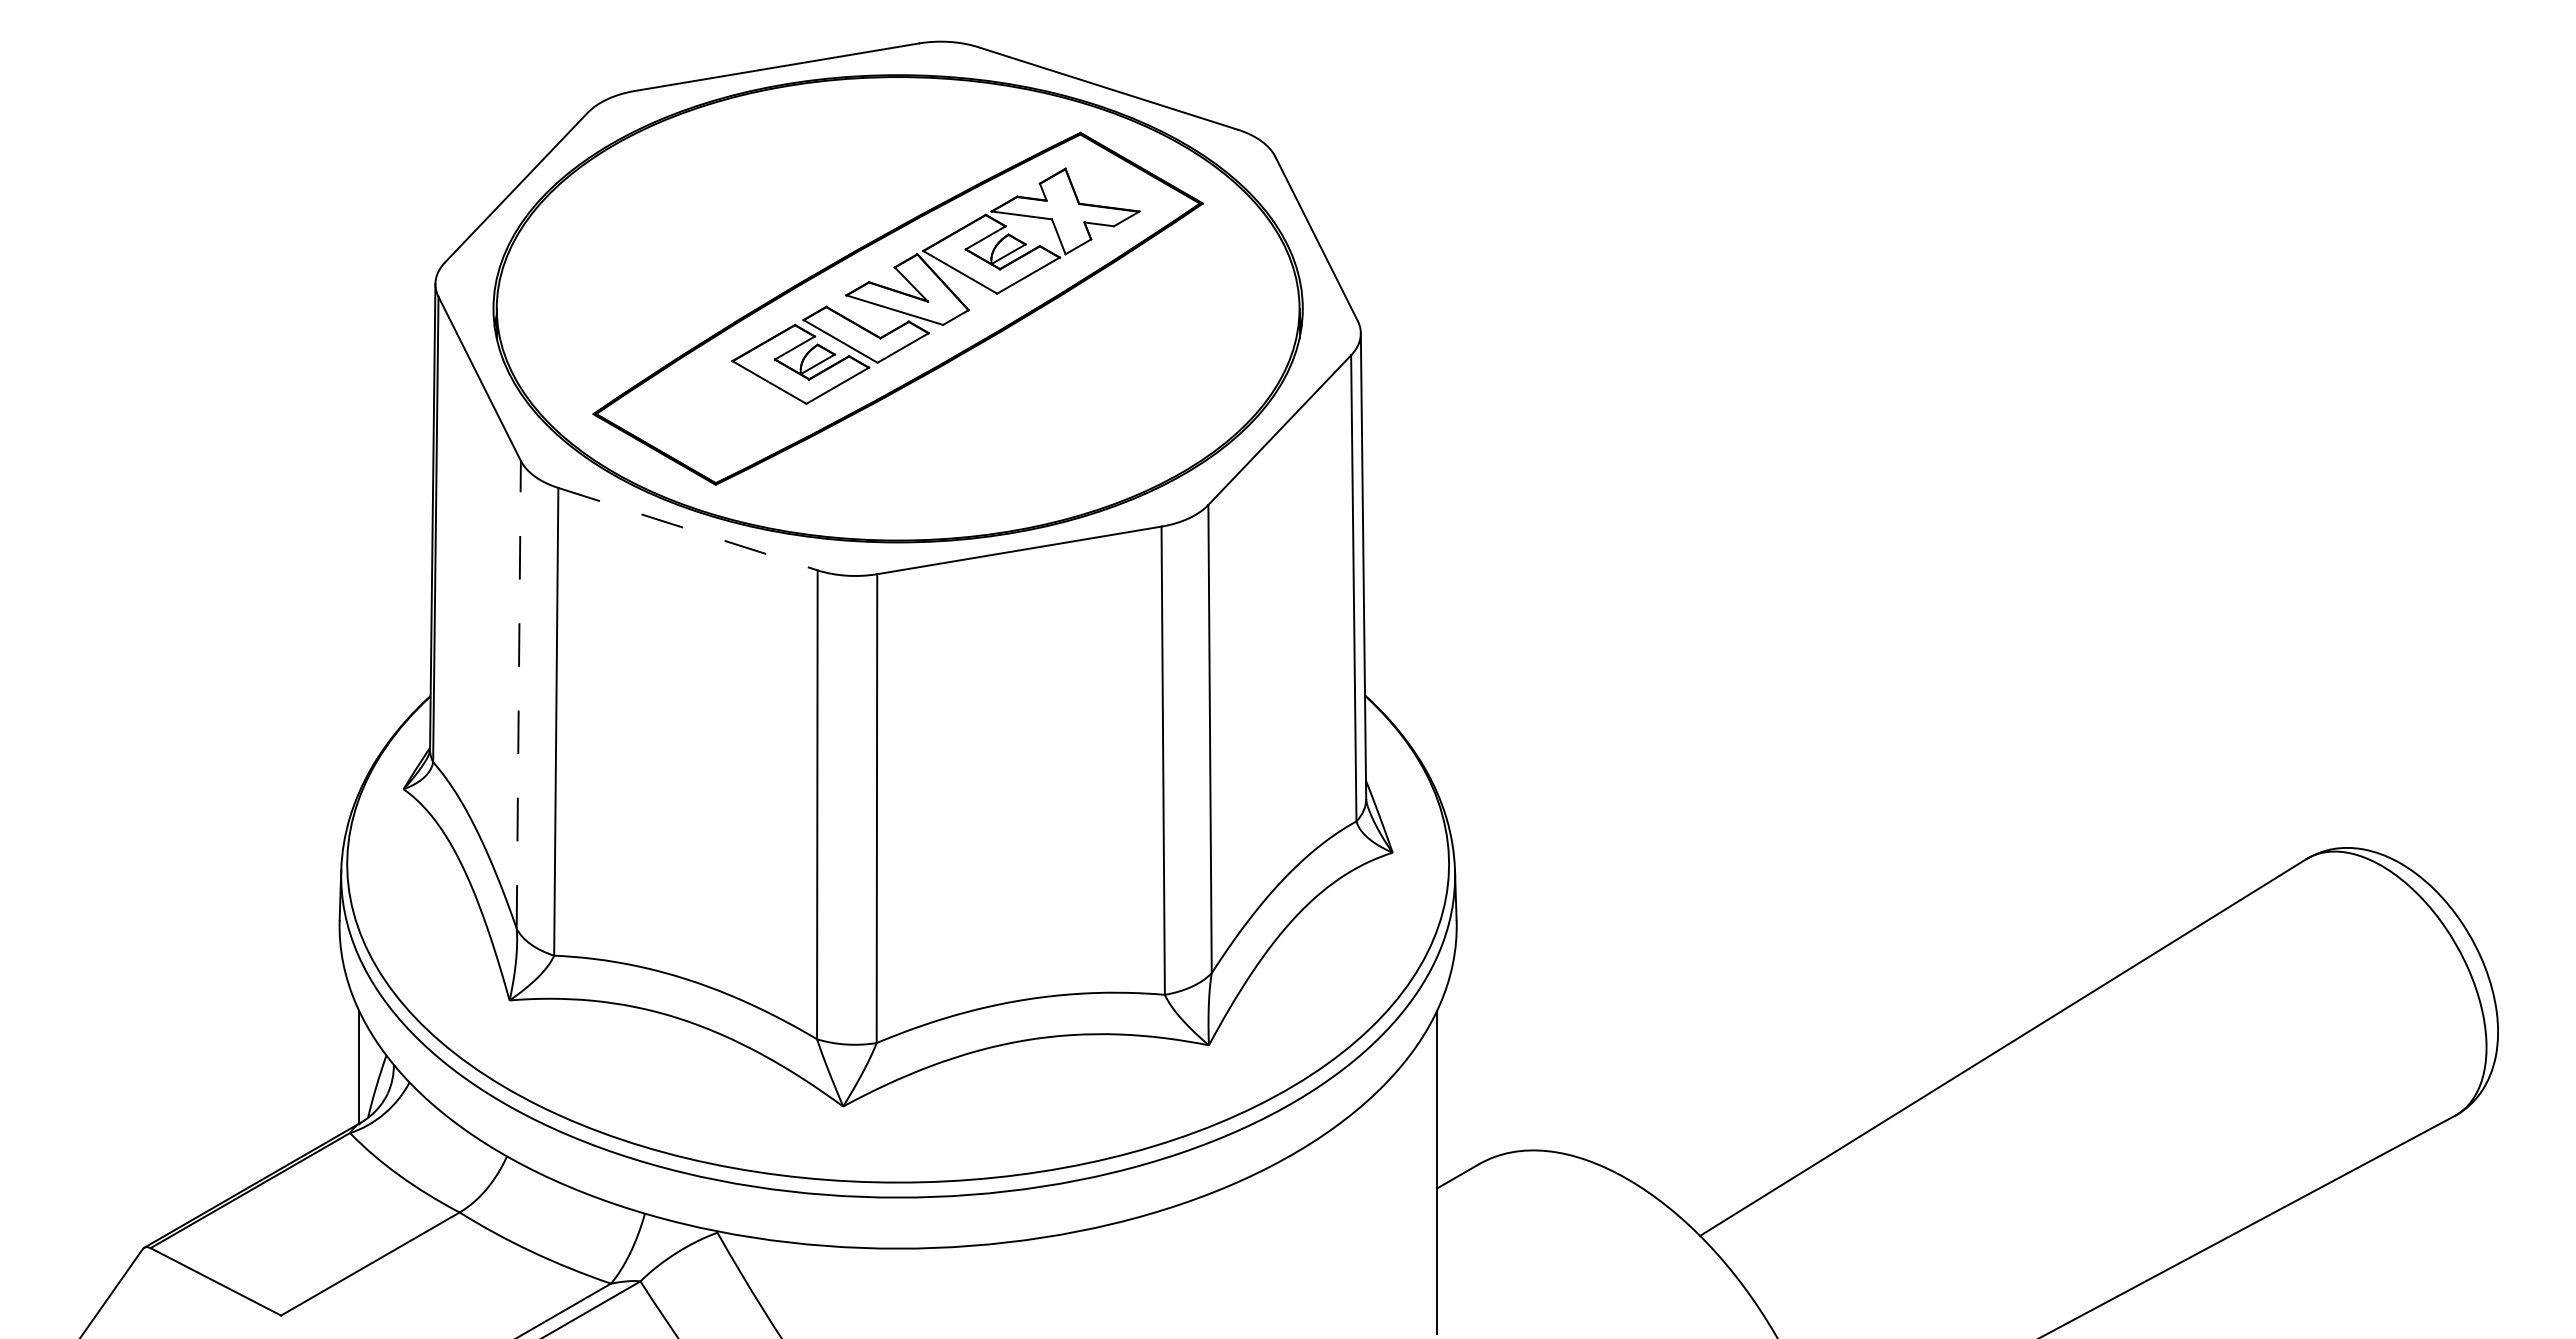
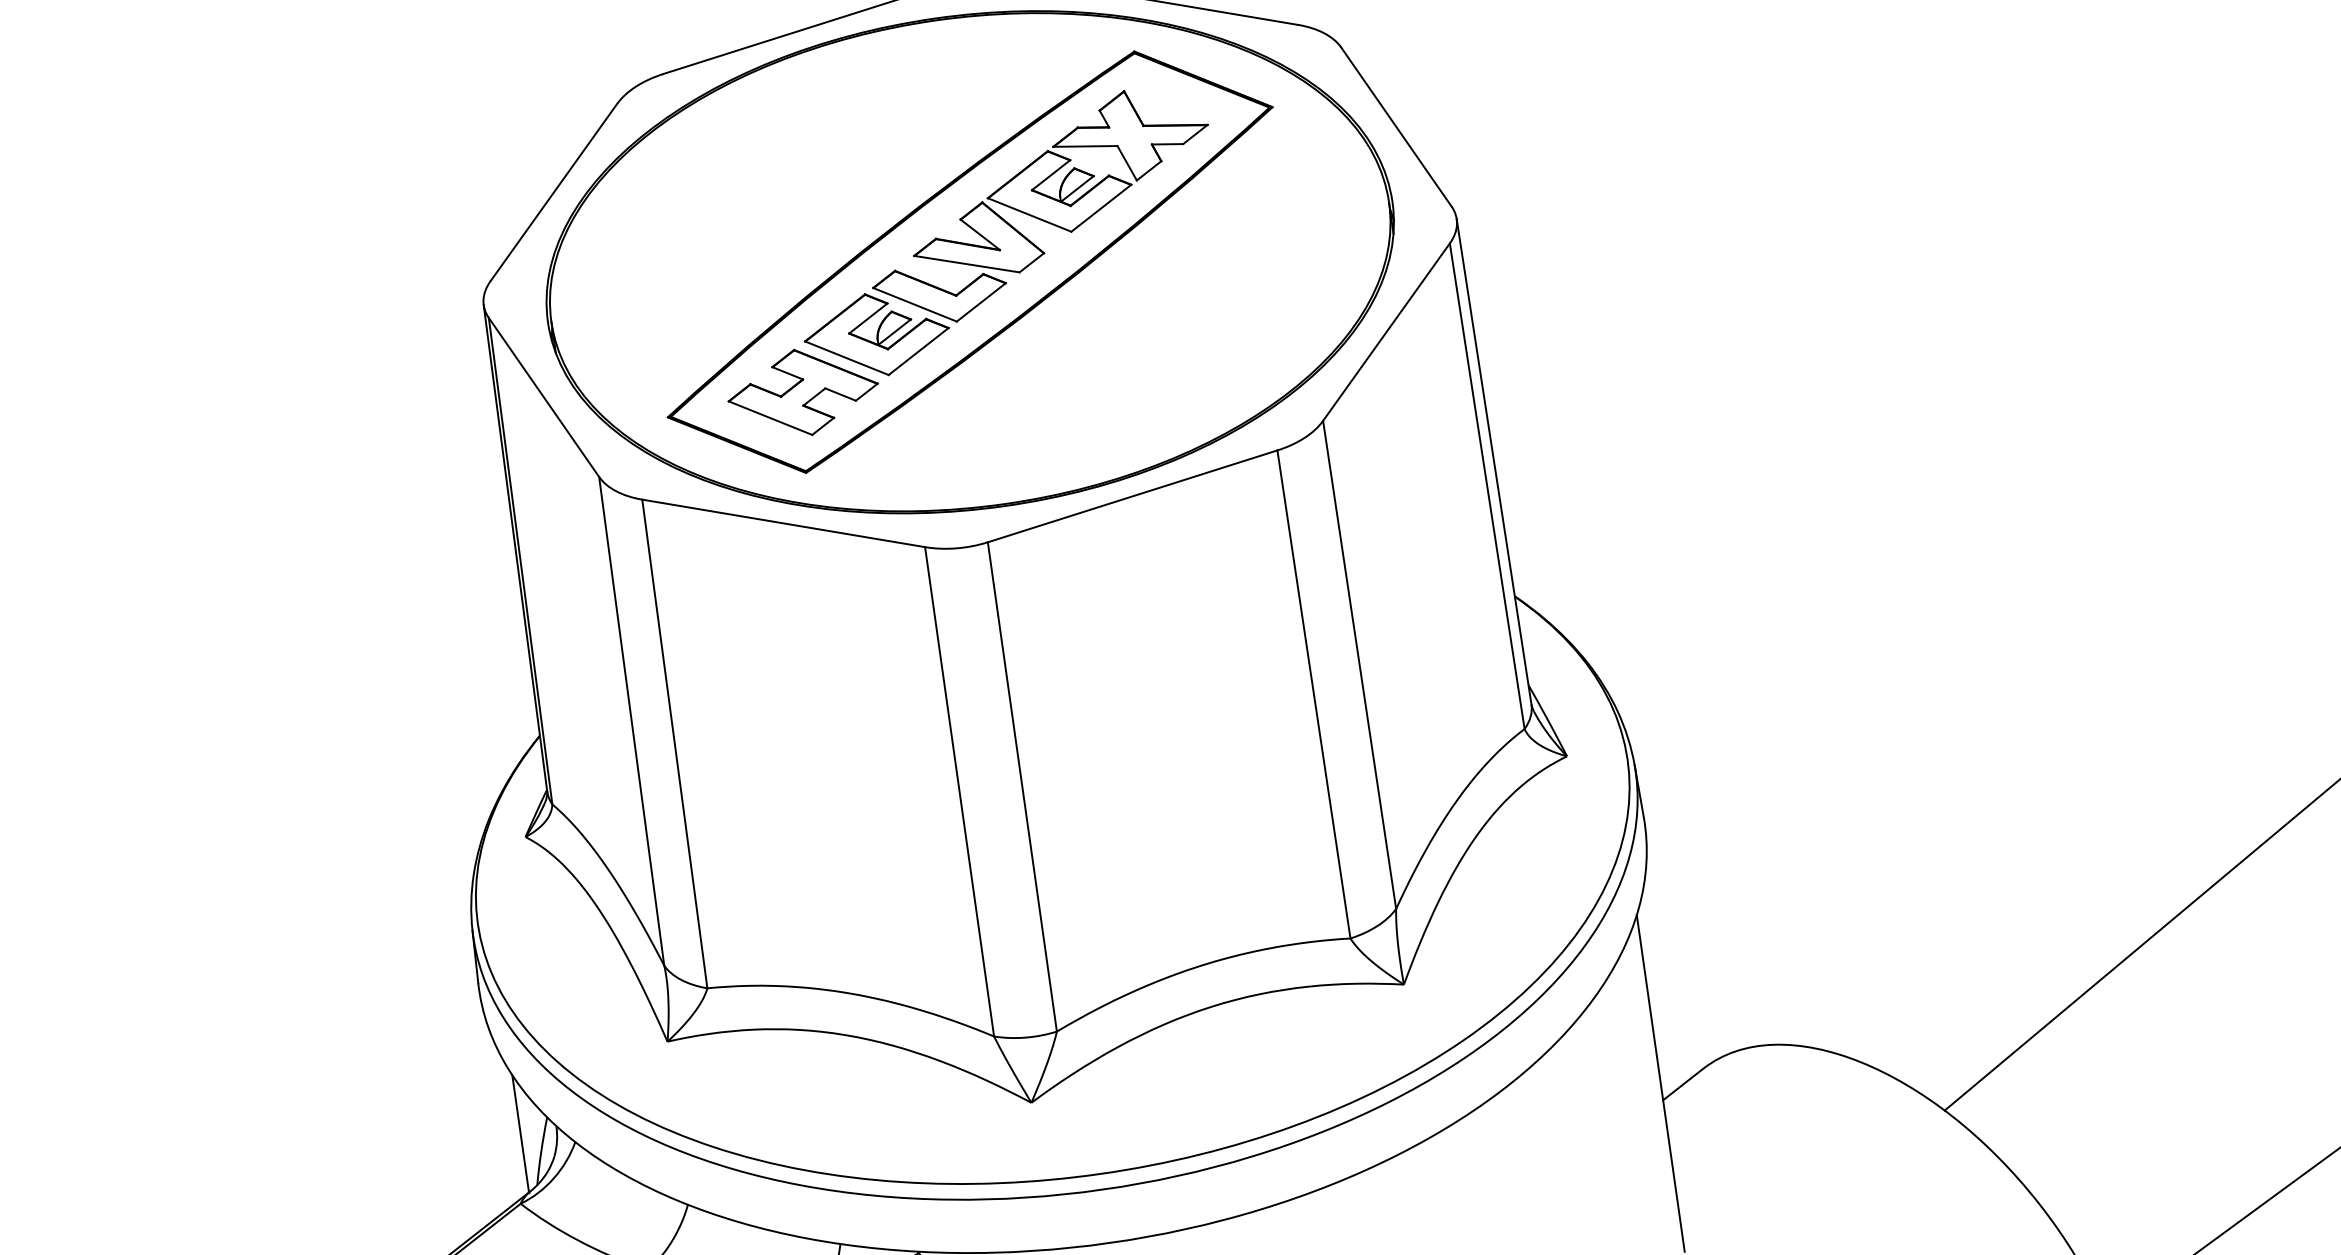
part: (723, 408) -> (802, 392), added
line: (688, 529) -> (784, 523), dashed -> solid
line: (518, 694) -> (631, 721), dashed -> solid

